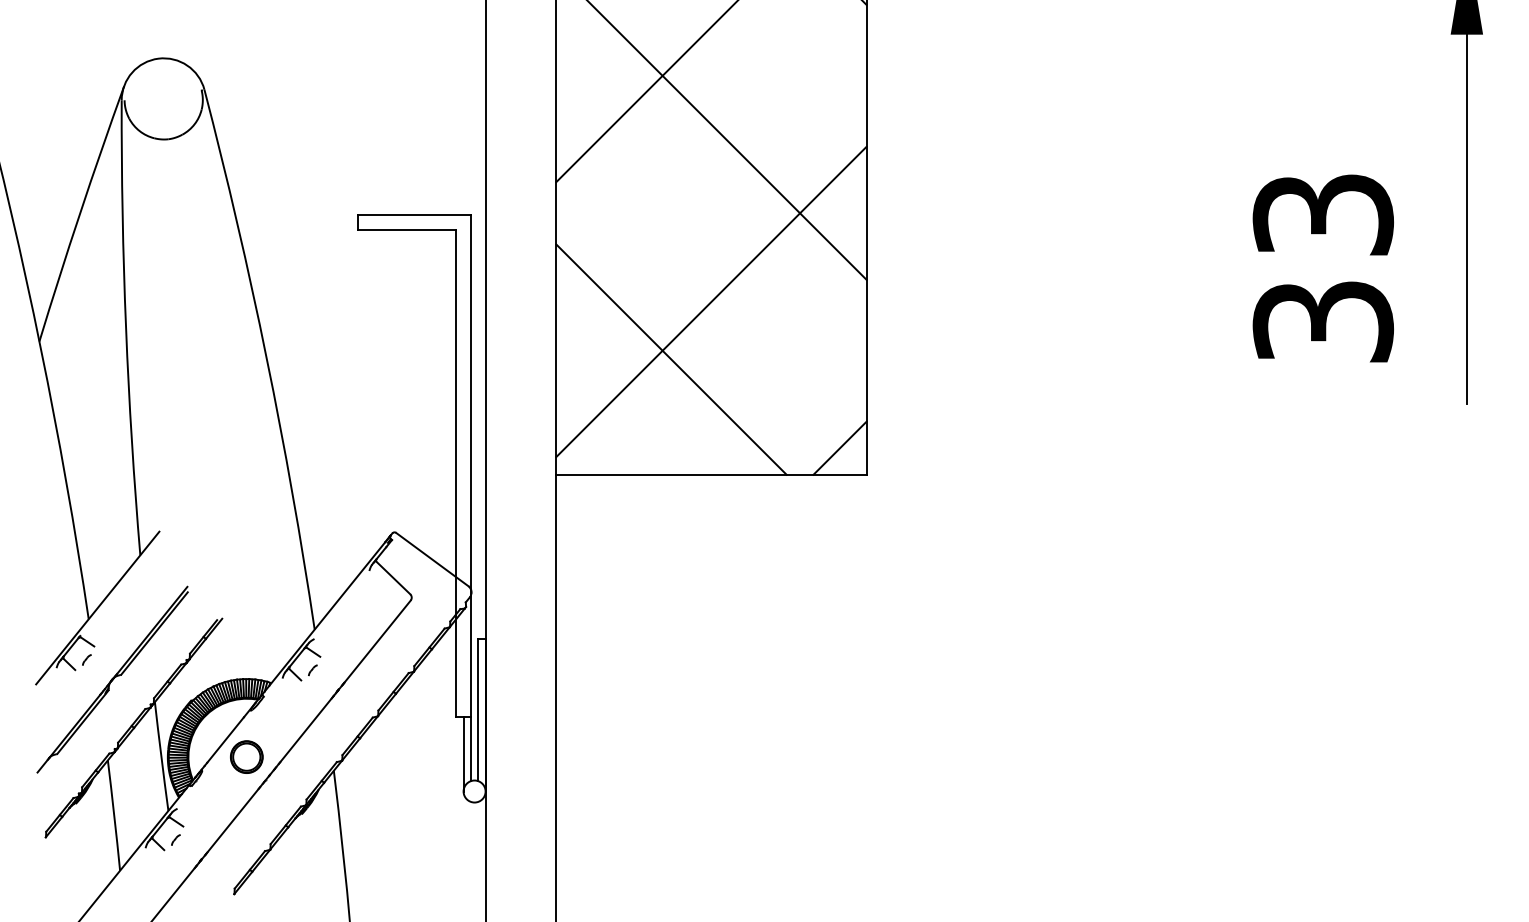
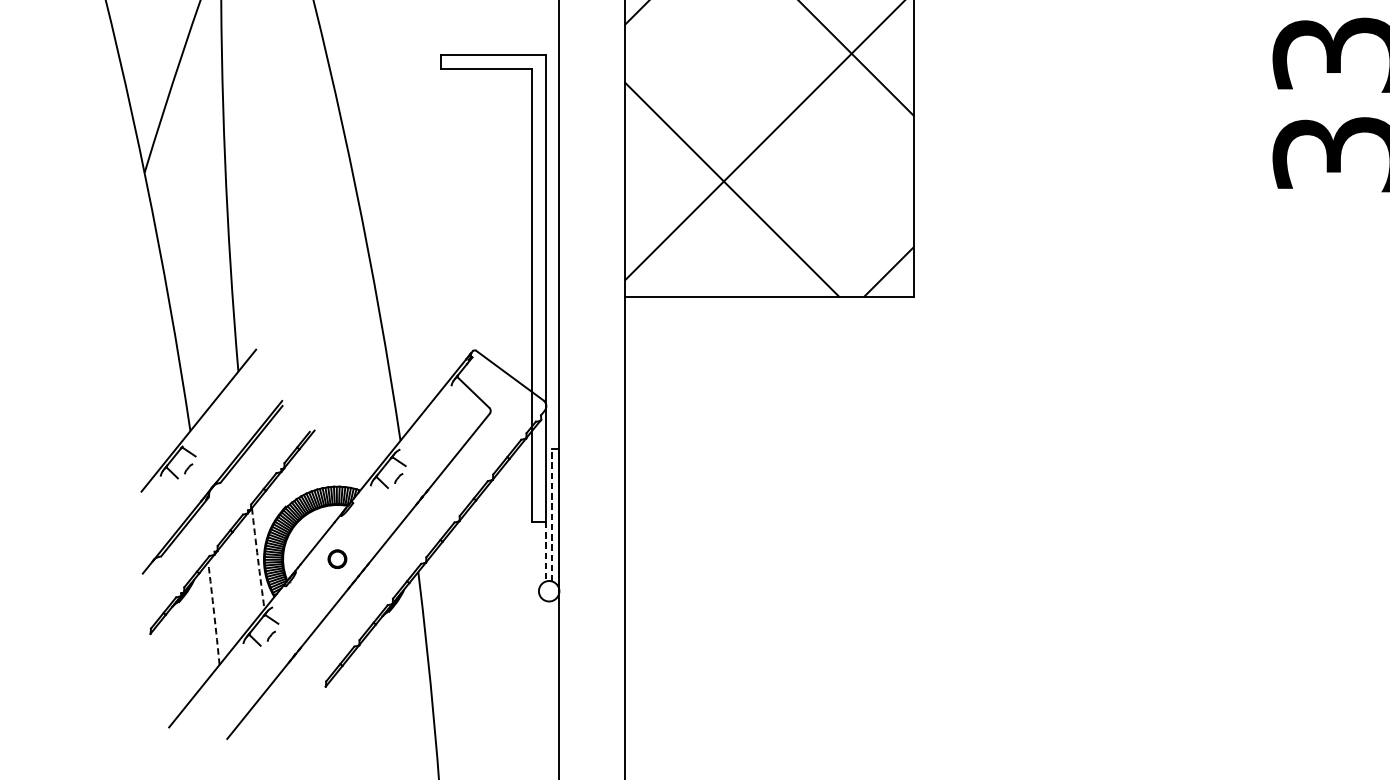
line: (477, 709) -> (551, 514), solid -> dashed
line: (471, 749) -> (546, 552), solid -> dashed
line: (463, 753) -> (538, 555), removed
arc: (161, 756) -> (258, 558), solid -> dashed
part: (246, 756) -> (337, 558), size x0.6
arc: (114, 815) -> (214, 613), solid -> dashed

